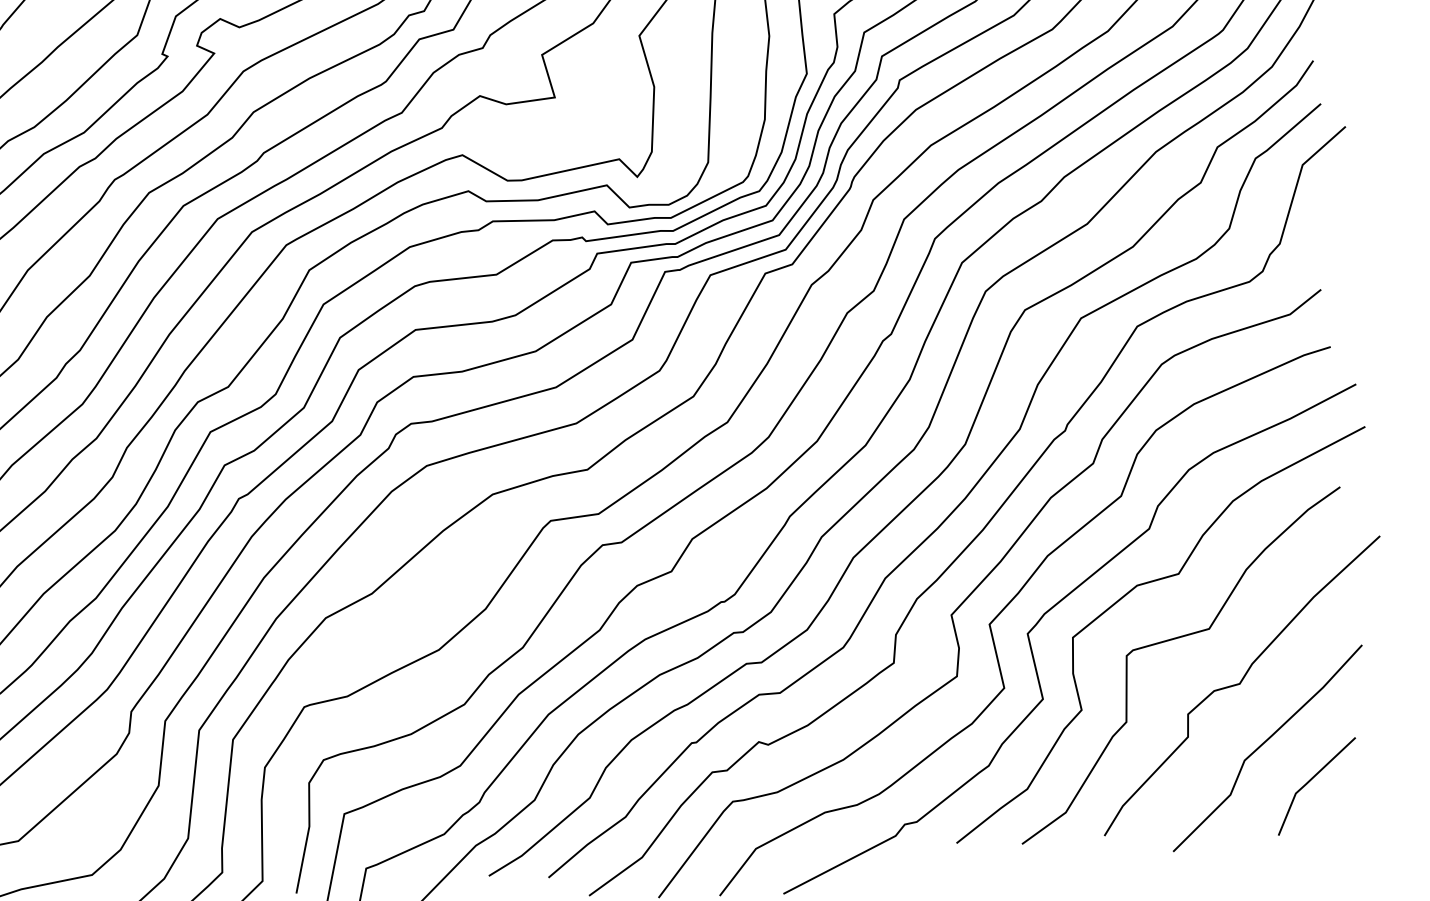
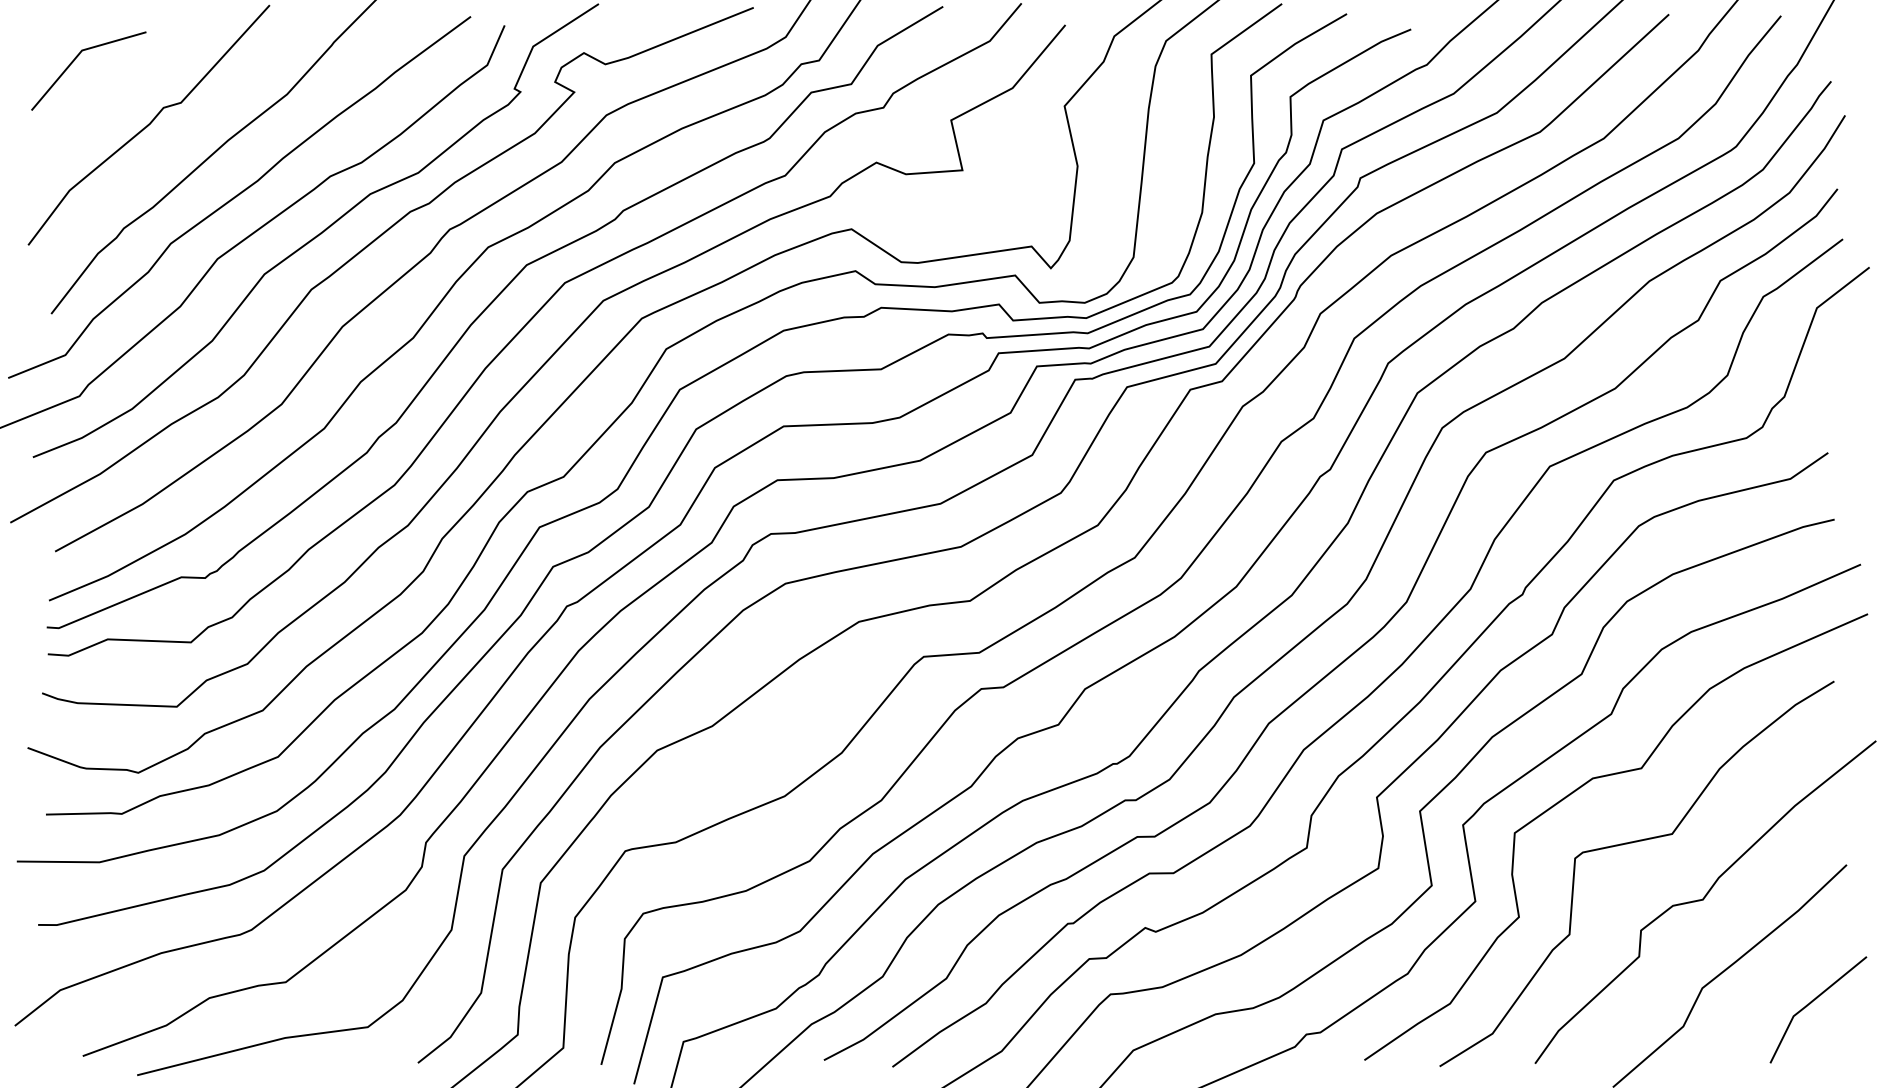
line: (1311, 780) -> (1812, 1002), moved

